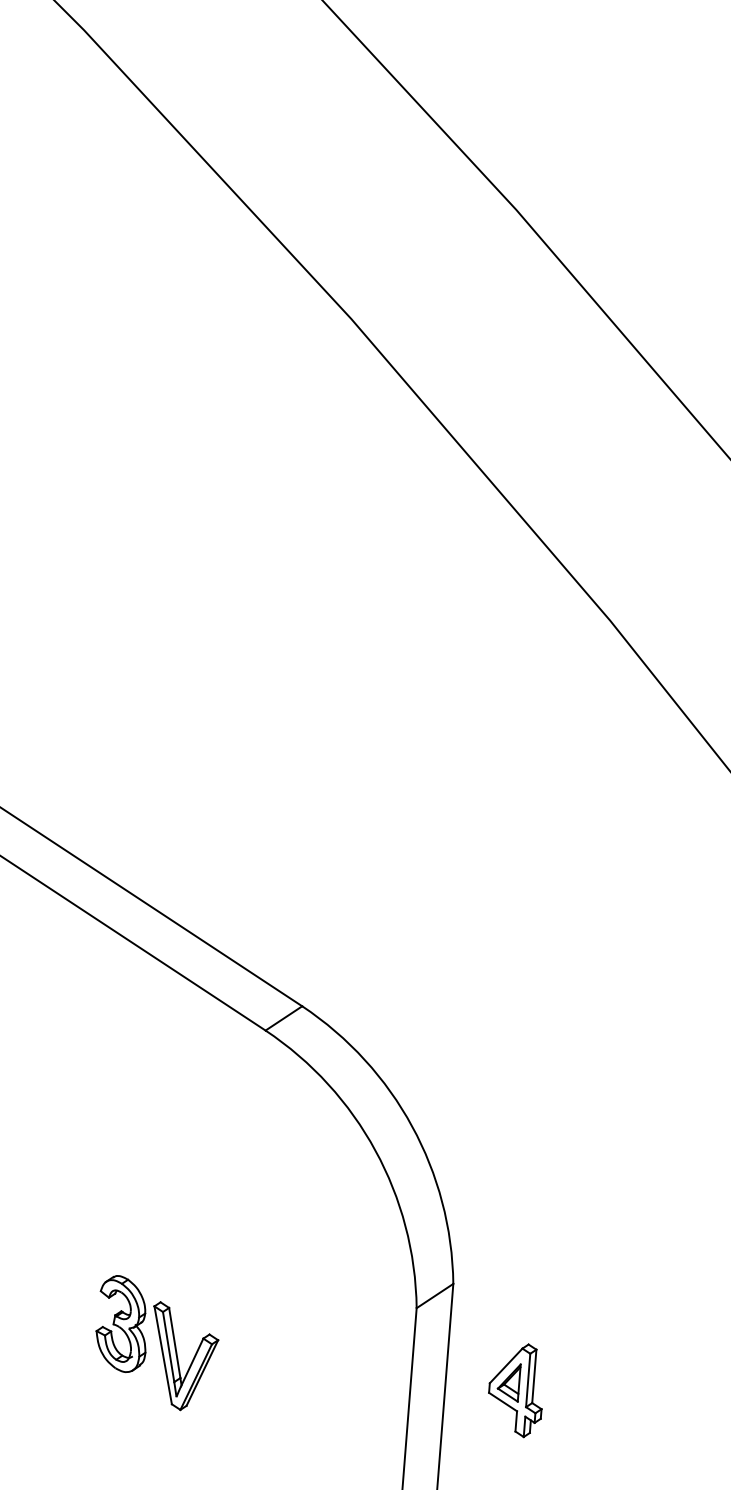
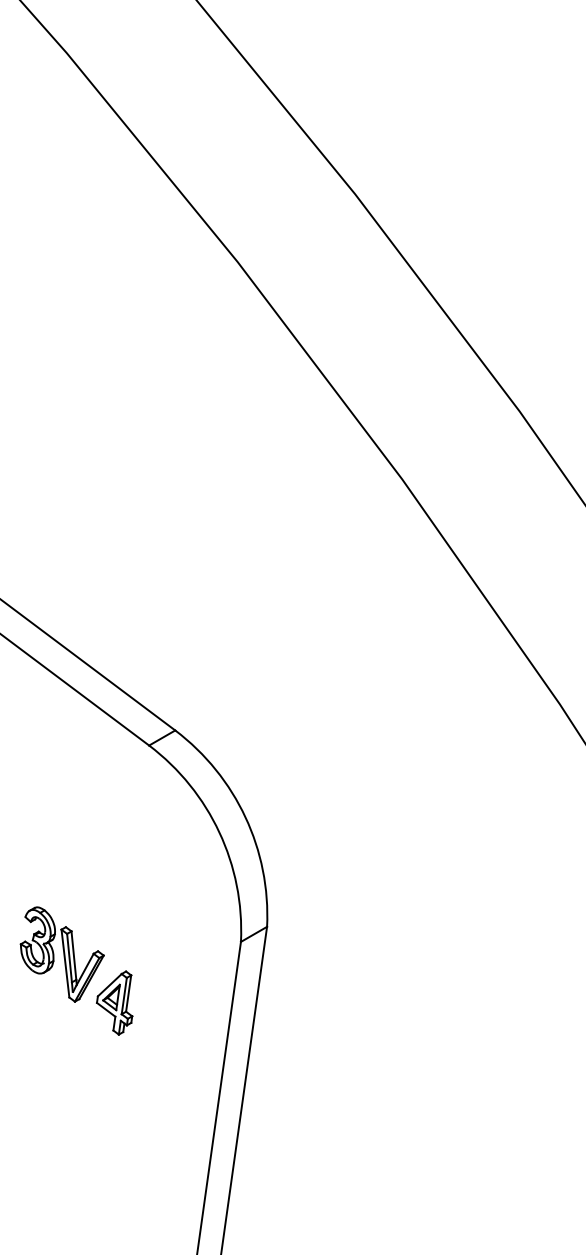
part: (514, 1390) -> (114, 1002), moved

